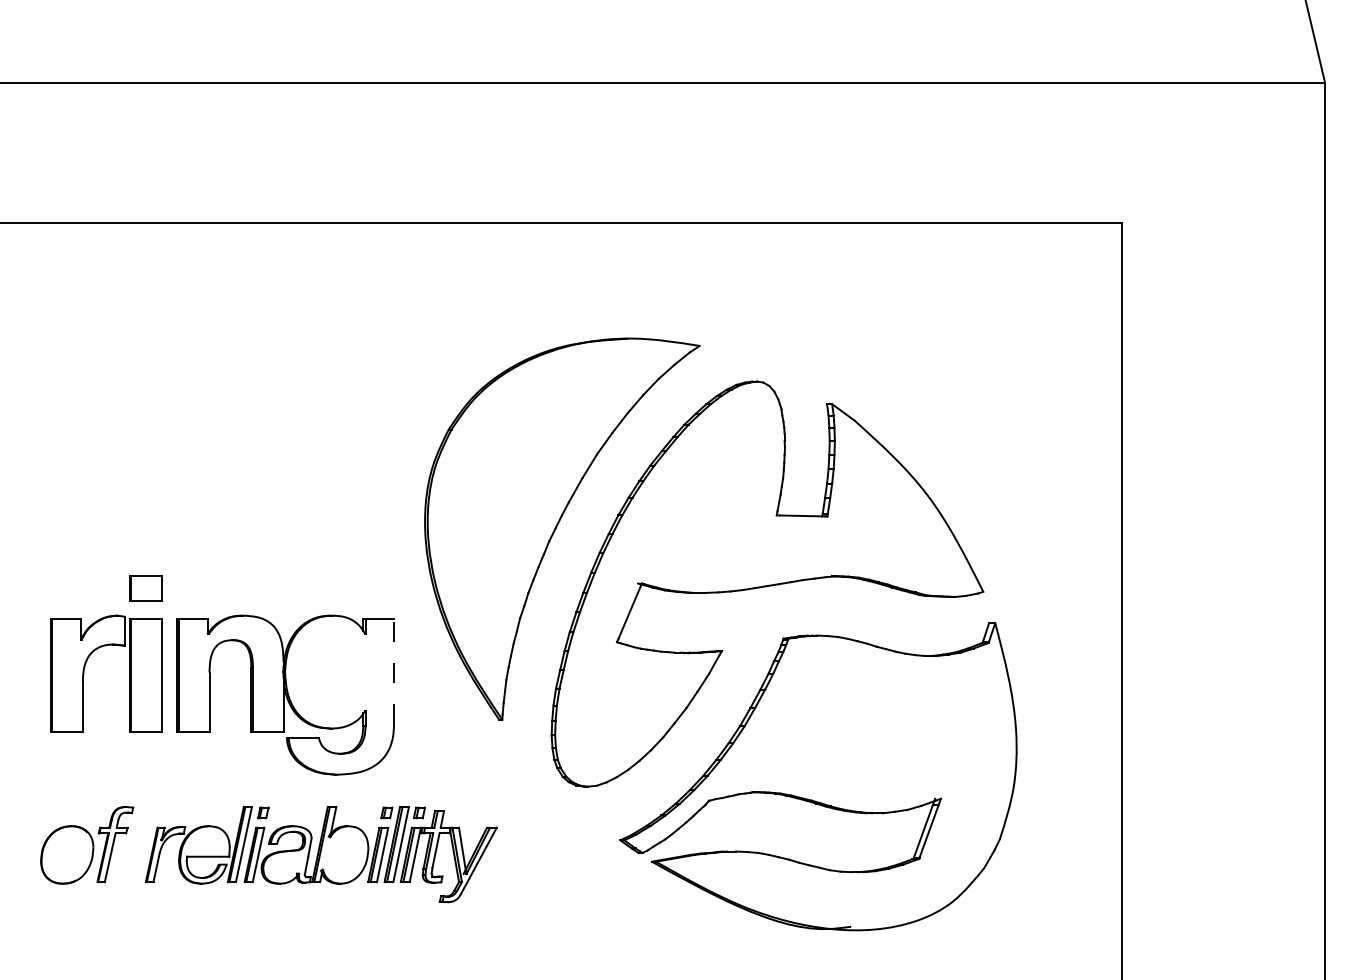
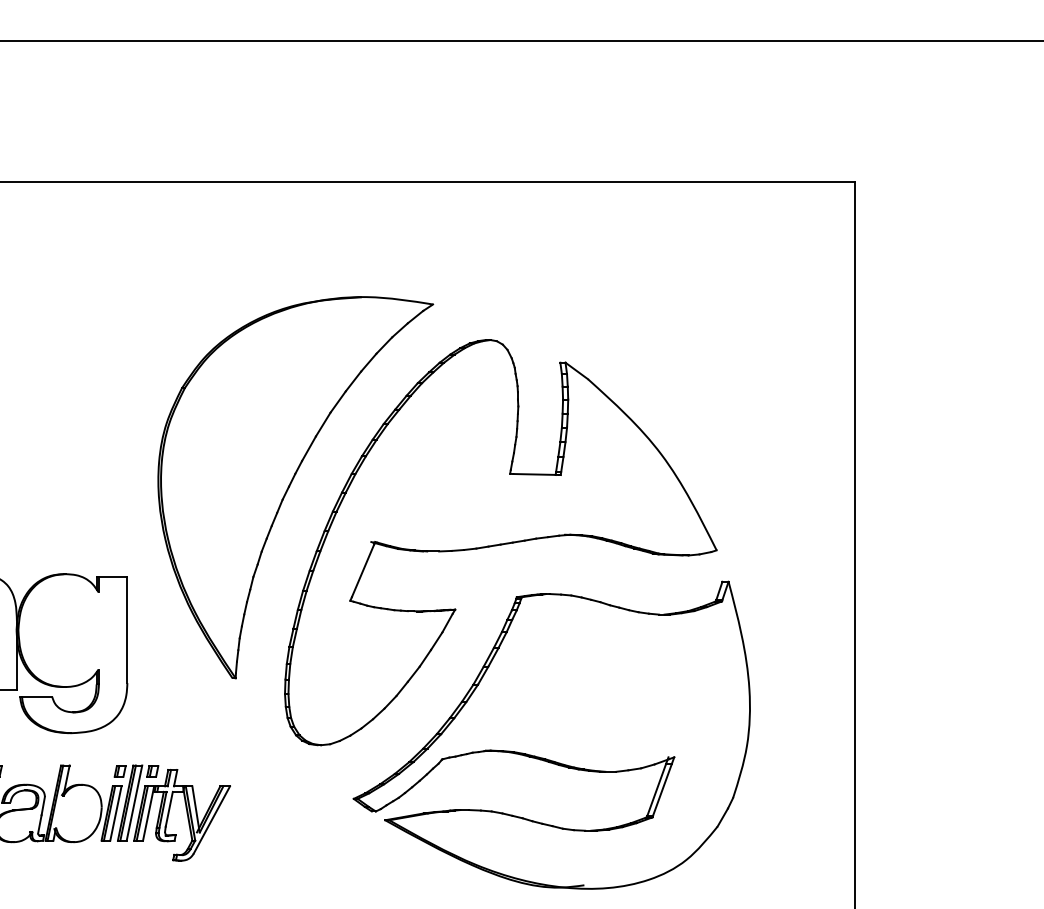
line: (394, 671) -> (127, 630), dashed -> solid

